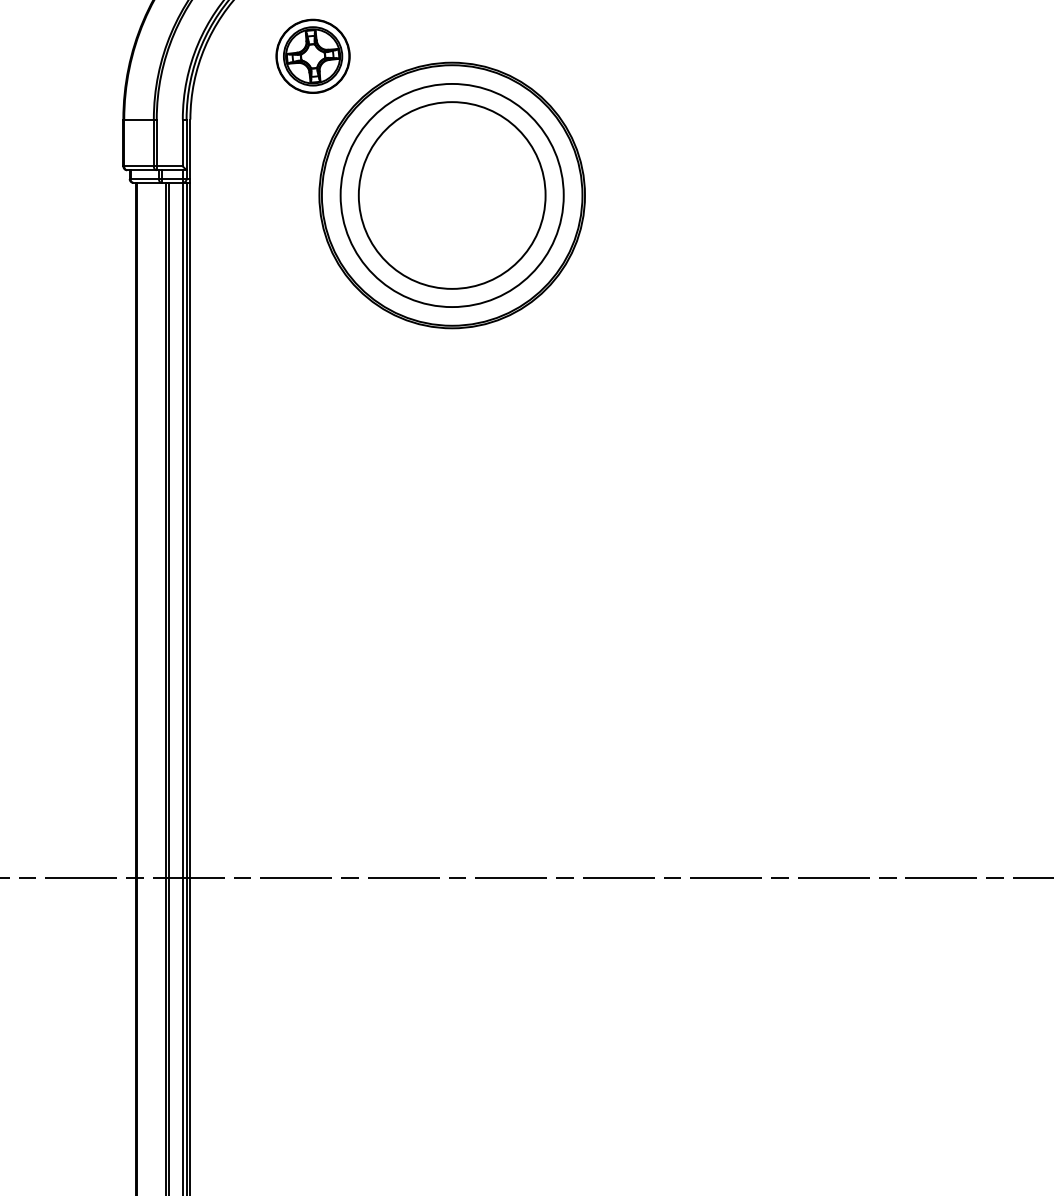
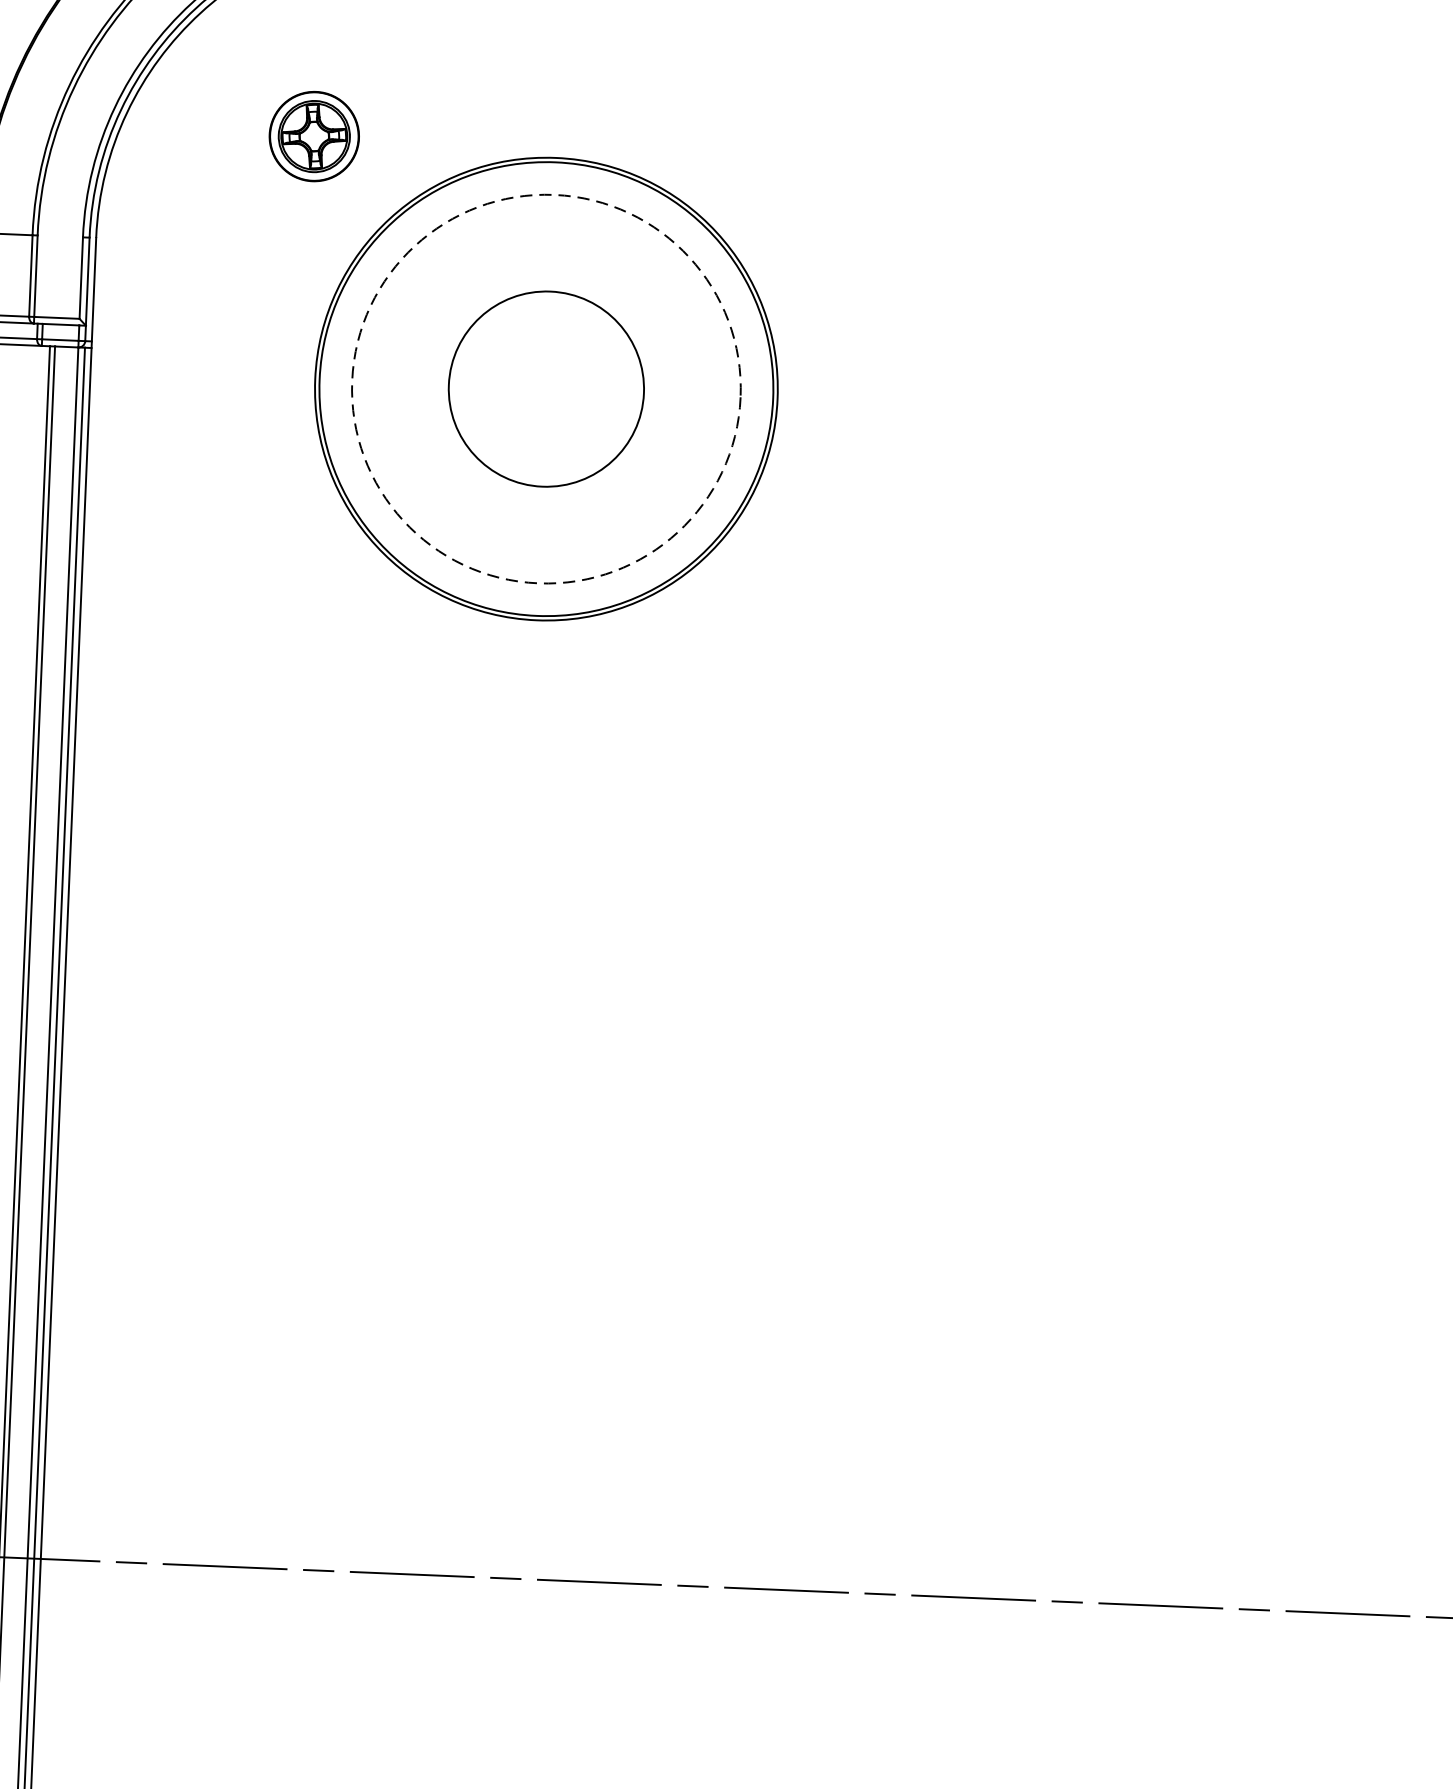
part: (312, 55) -> (313, 135), size x0.7
circle: (451, 195) -> (545, 389), size x0.6
circle: (451, 195) -> (545, 389), solid -> dashed

